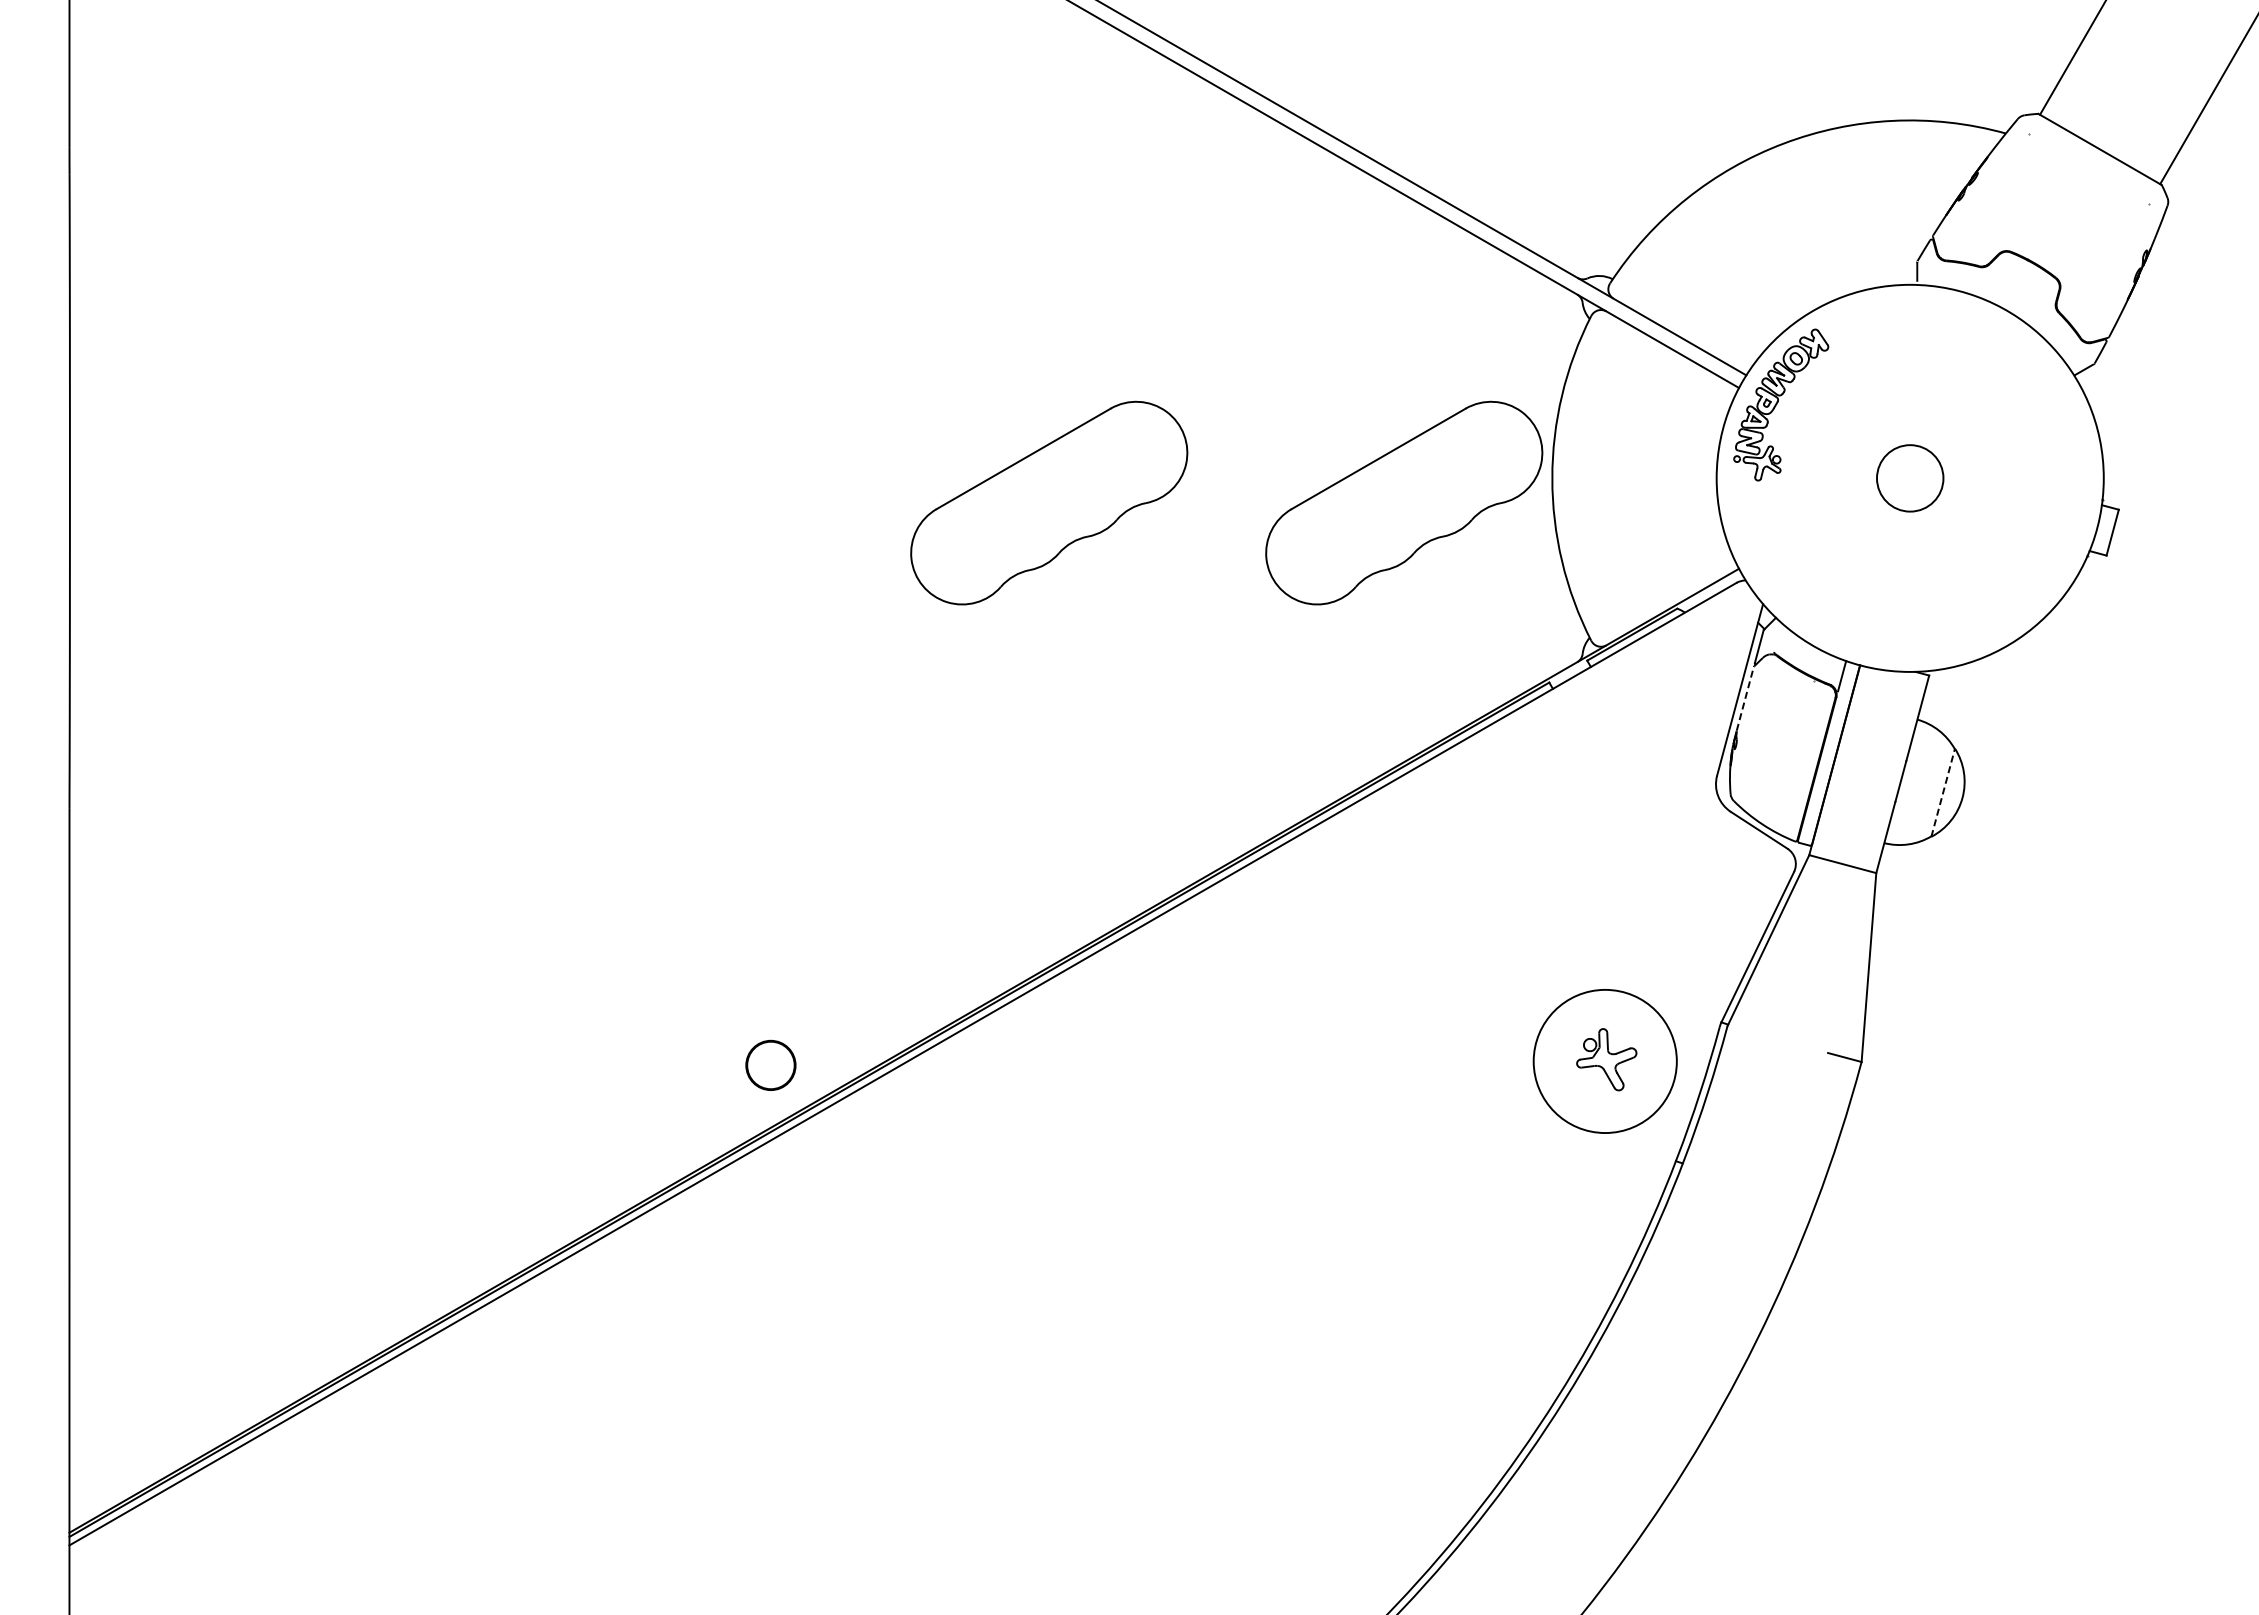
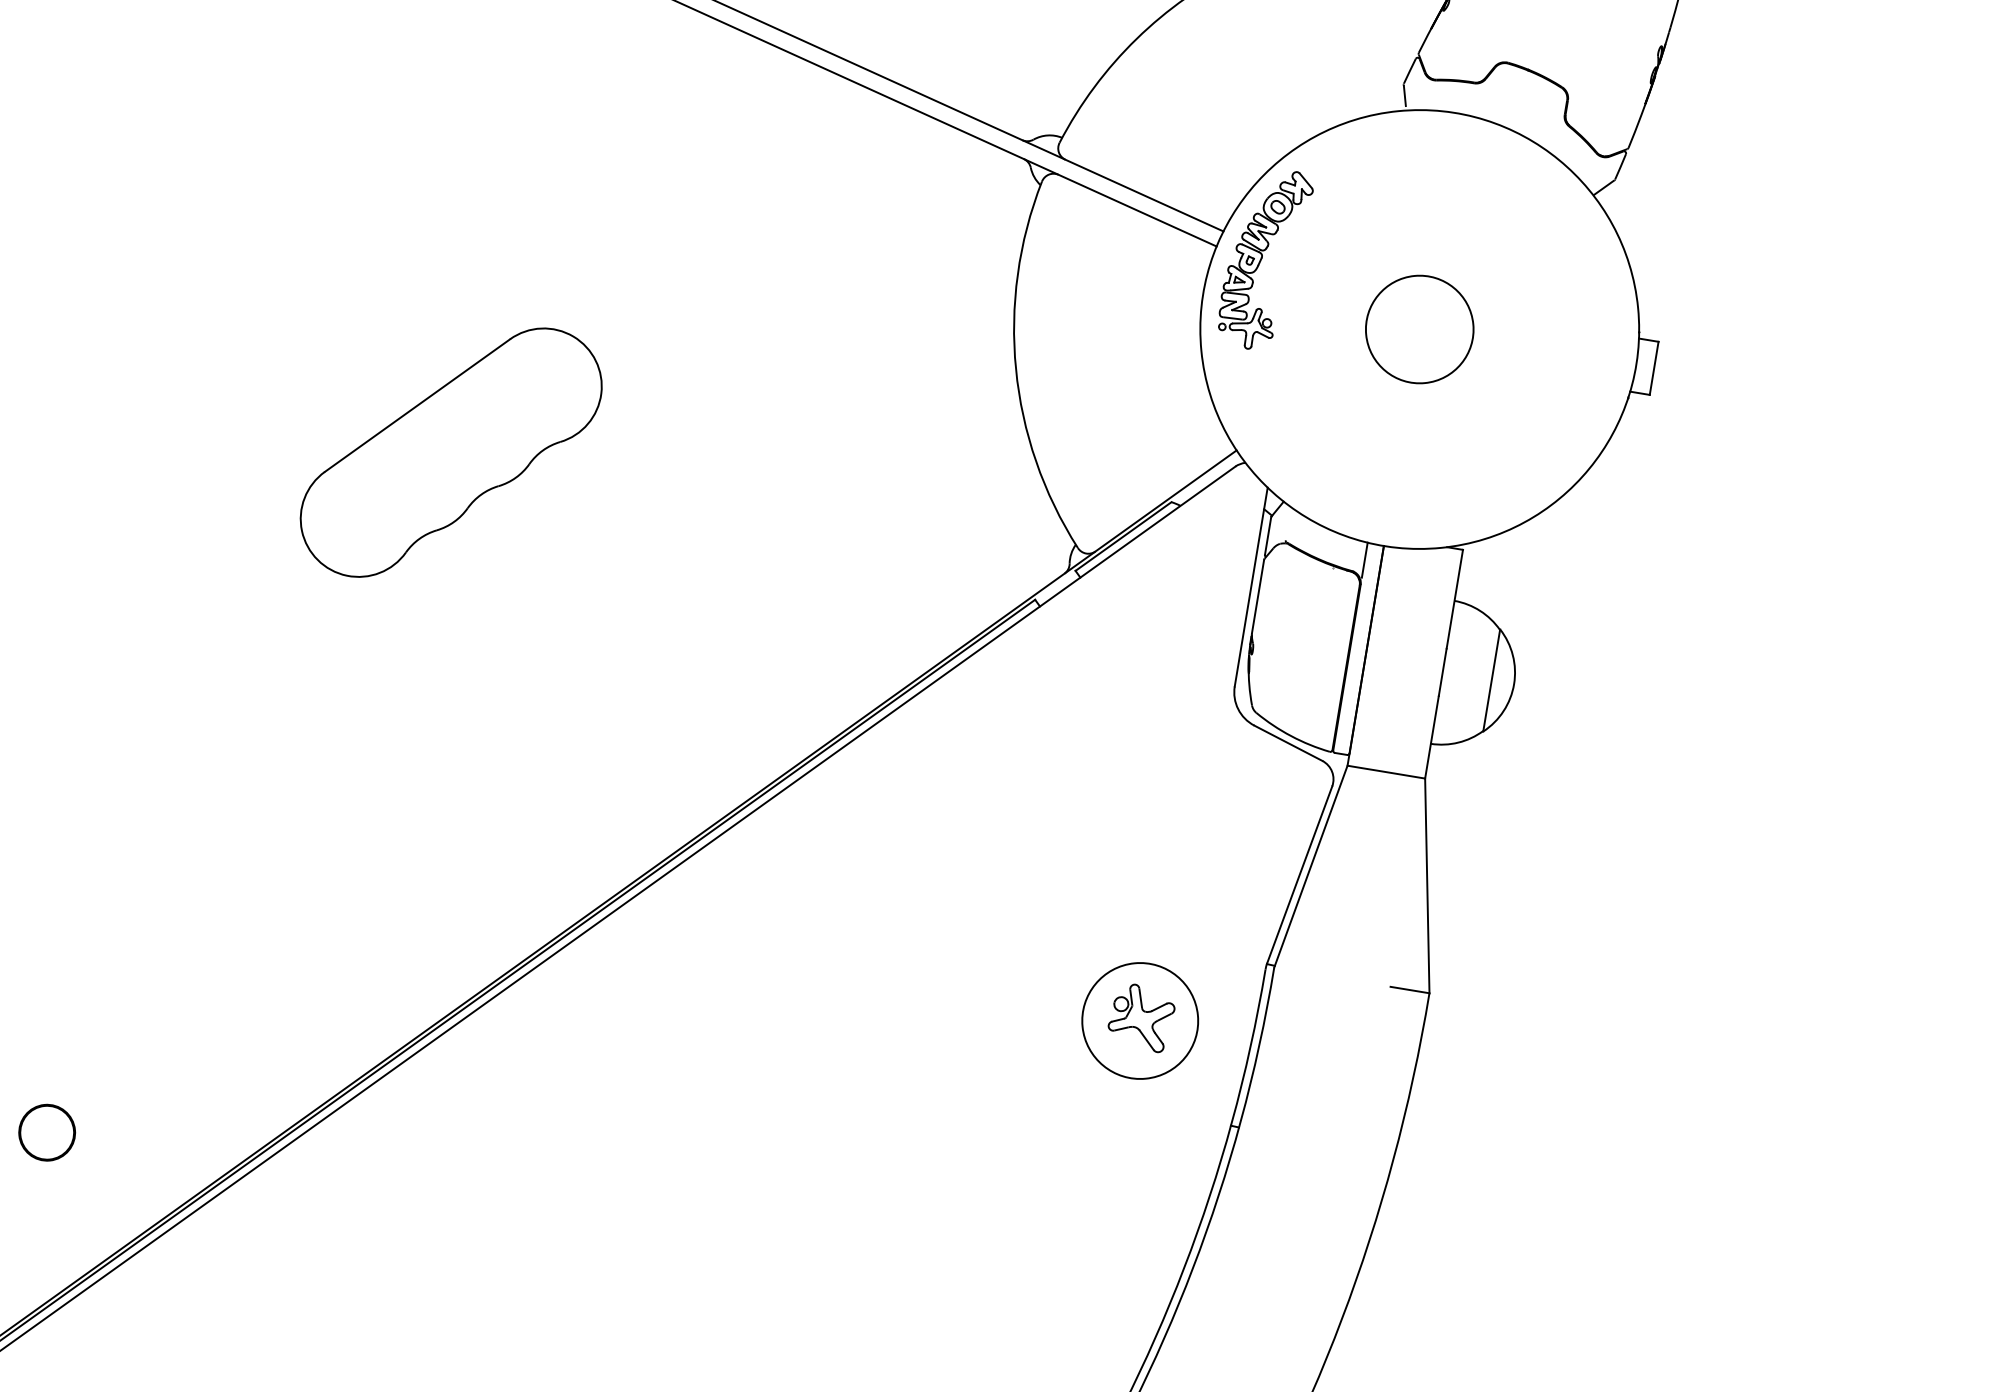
circle: (1909, 477) -> (1418, 328), size x1.43
part: (1404, 502) -> (851, 412), removed
line: (1745, 698) -> (1258, 596), dashed -> solid
line: (1943, 792) -> (1492, 680), dashed -> solid
circle: (1605, 1061) -> (1140, 1021), size x0.71
circle: (770, 1064) -> (46, 1131), moved

